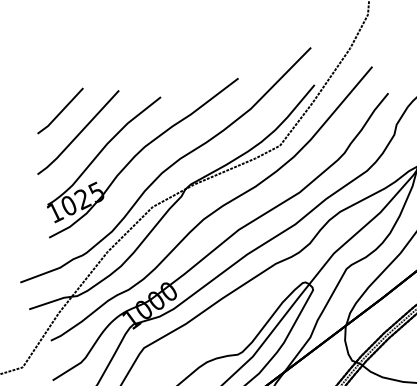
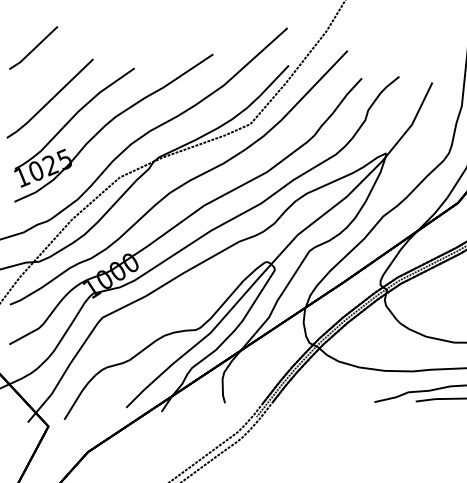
part: (60, 110) -> (33, 47), moved

